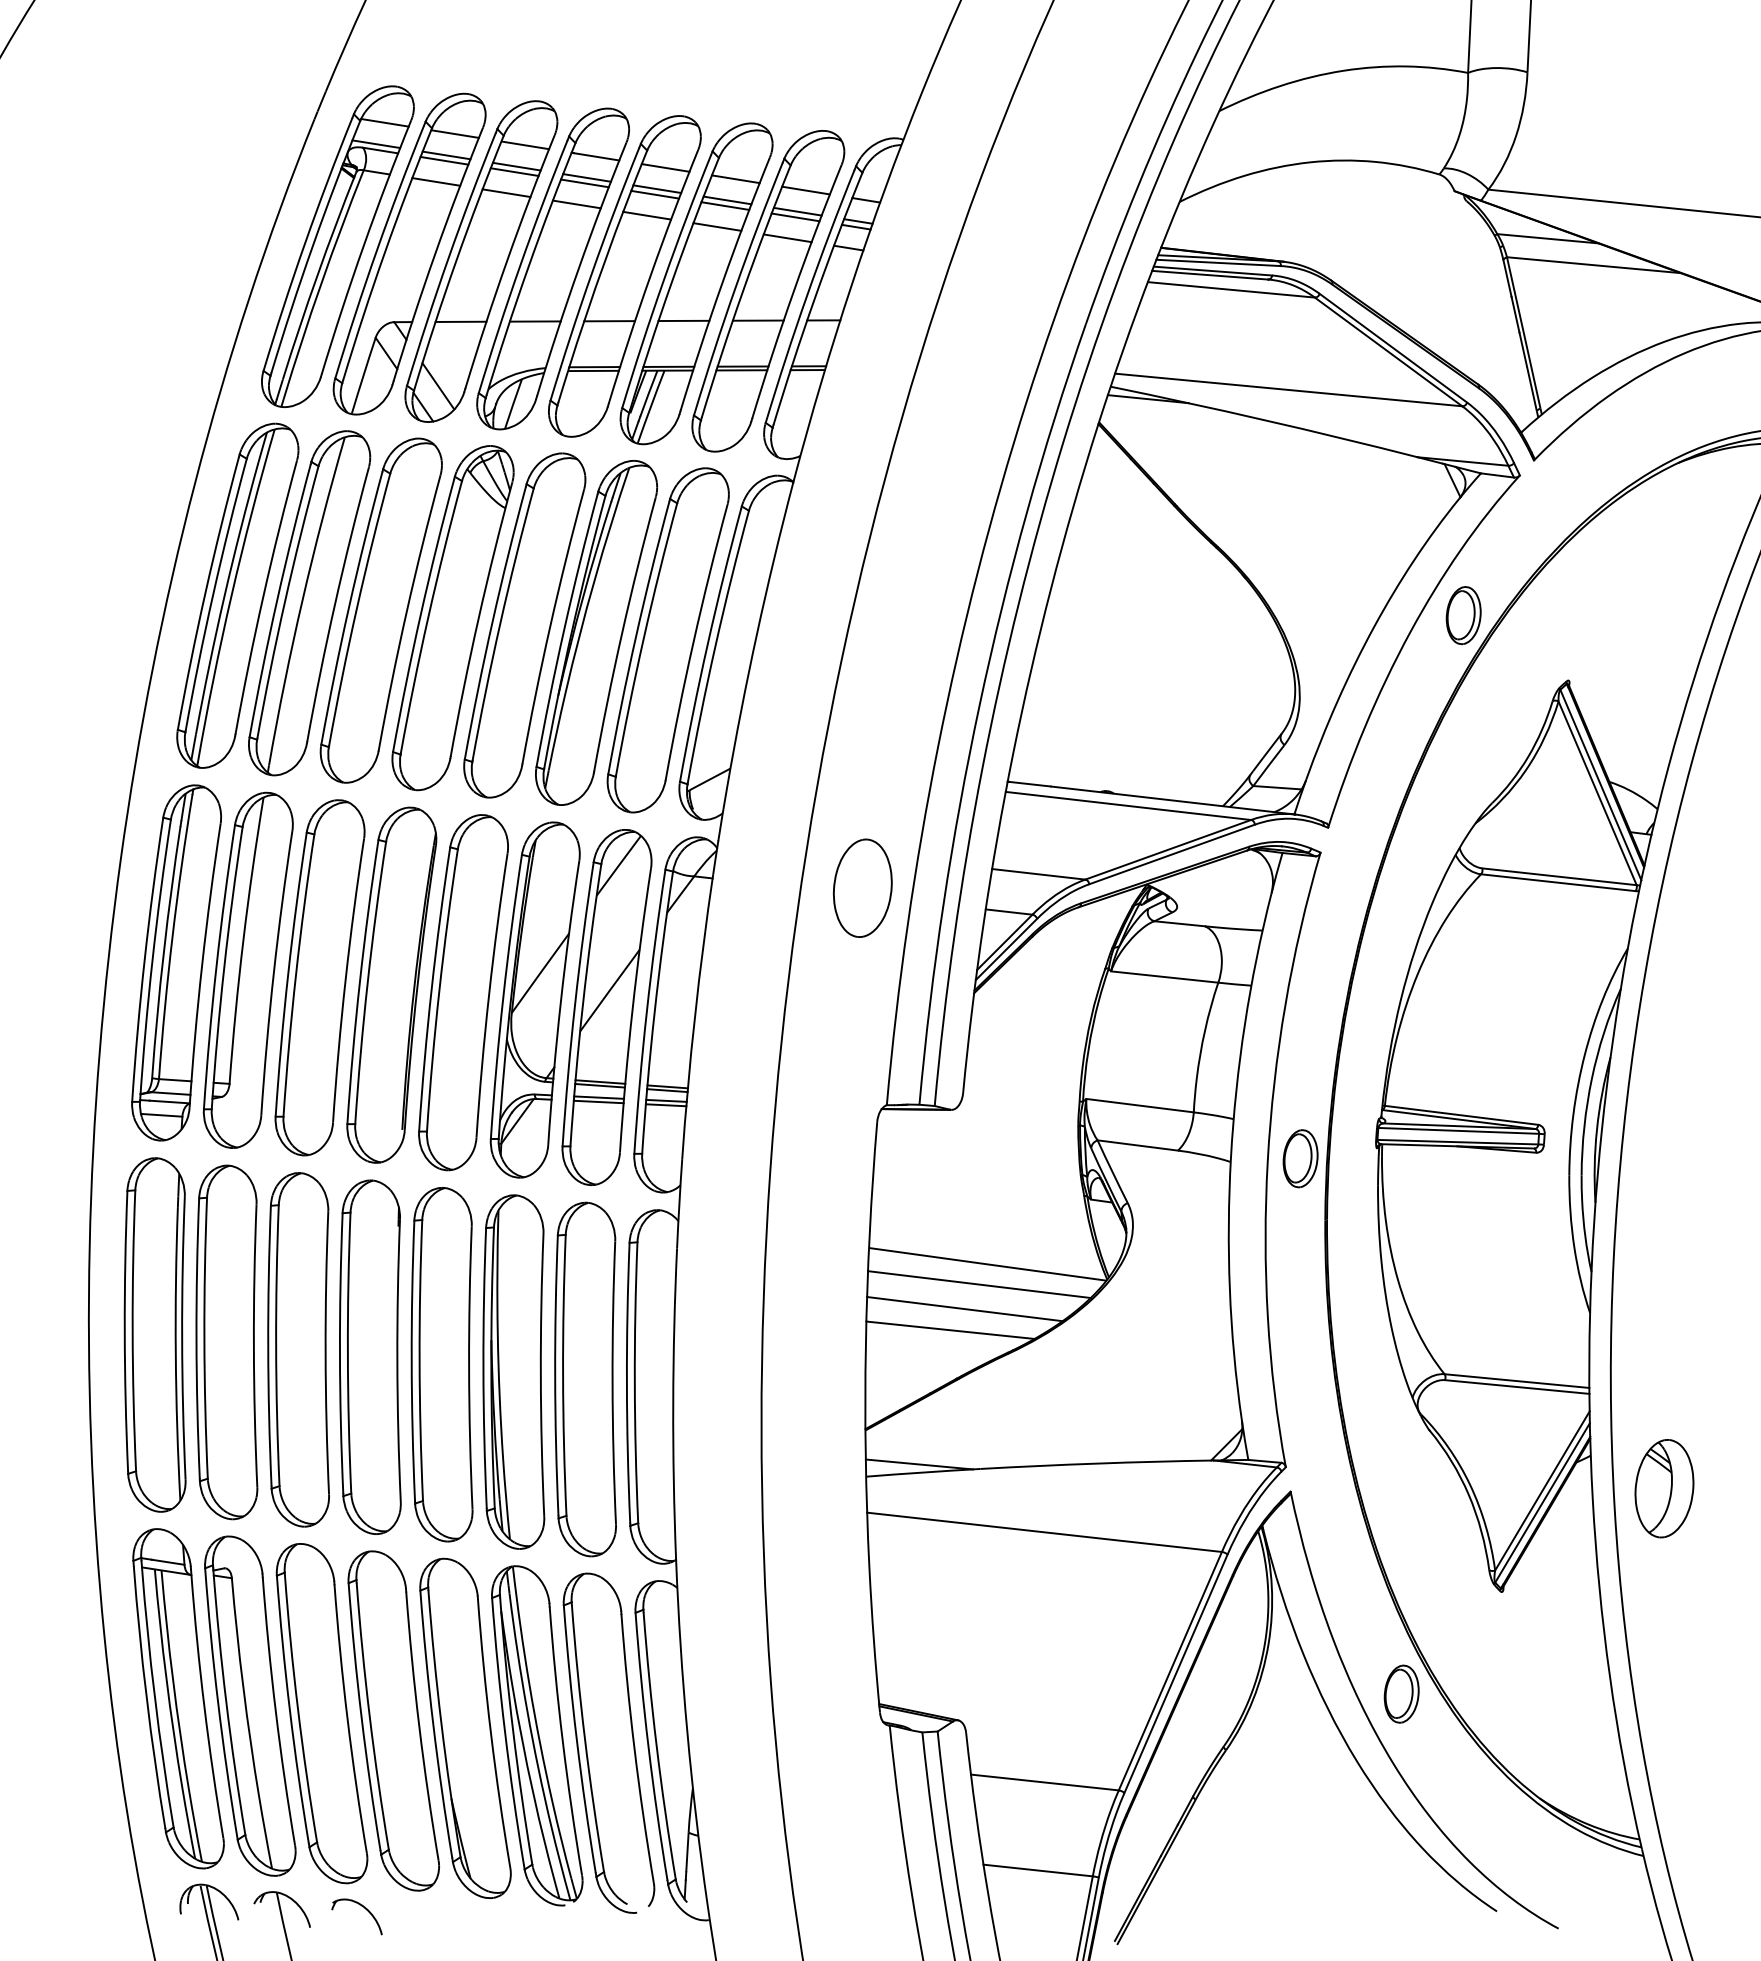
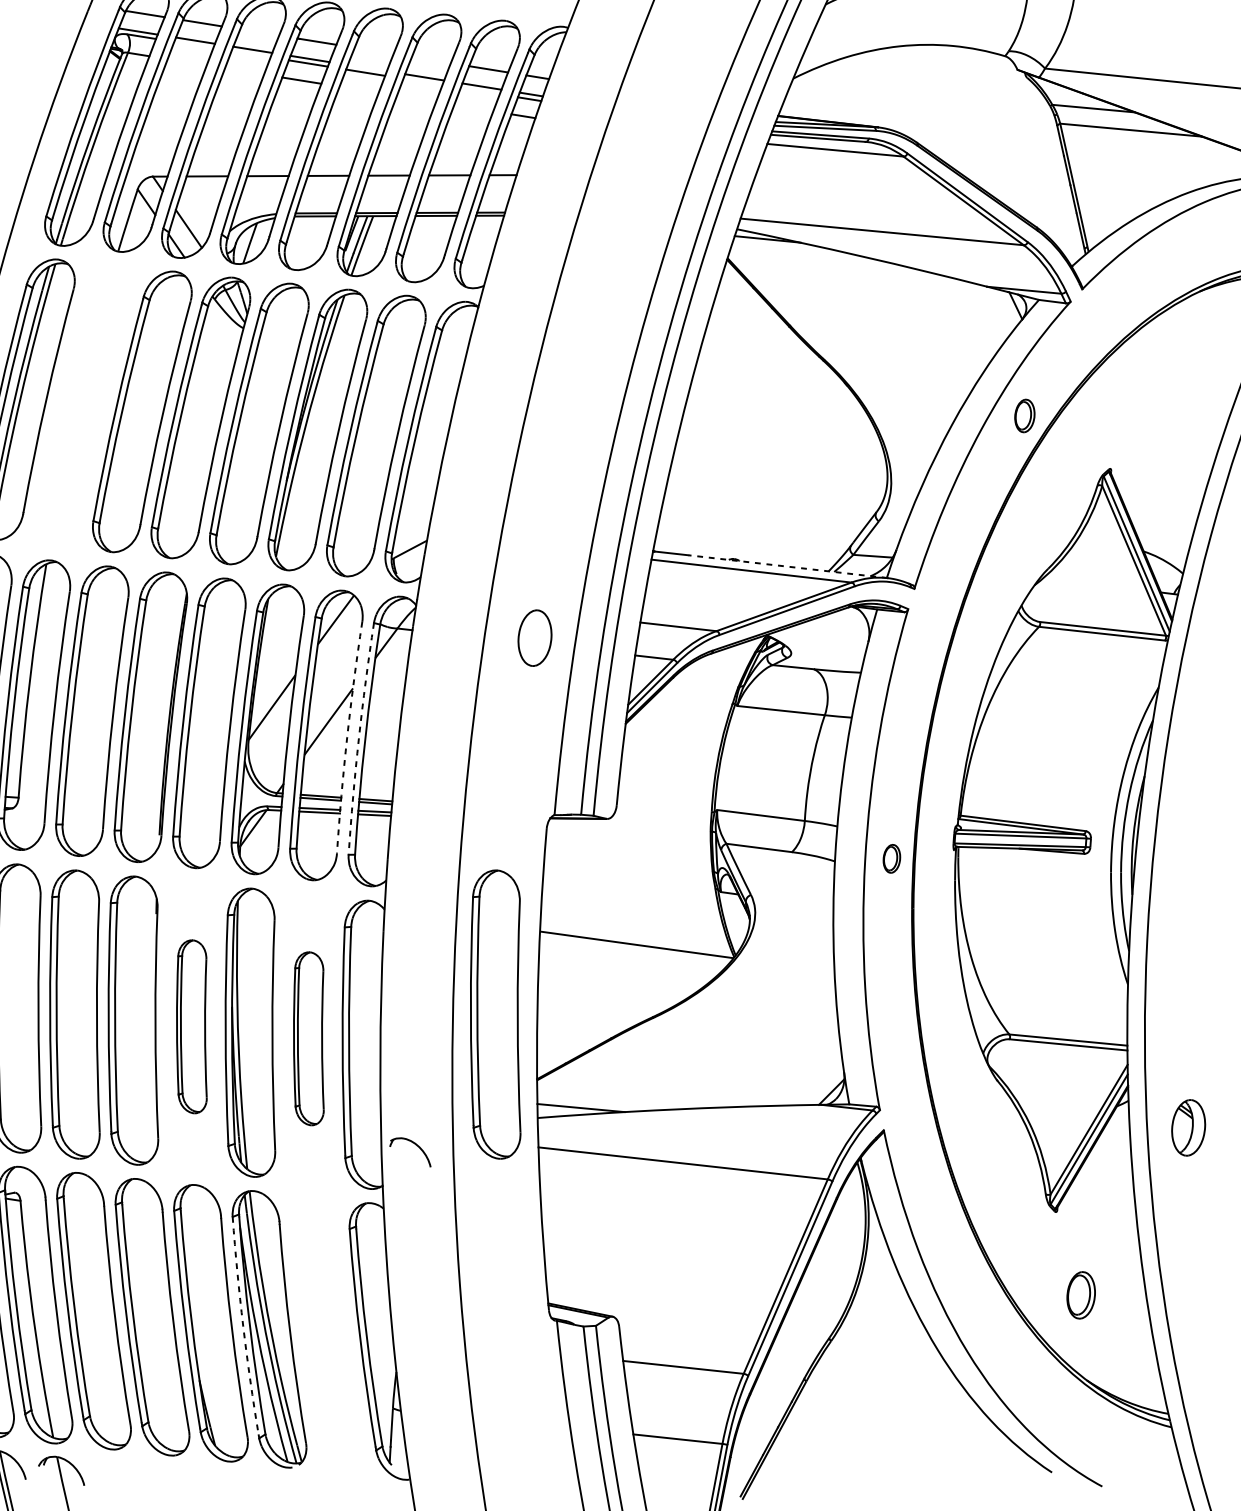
line: (525, 145) -> (259, 32), removed
line: (444, 160) -> (193, 44), removed
line: (665, 167) -> (374, 50), removed
line: (514, 171) -> (250, 53), removed
line: (735, 179) -> (431, 60), removed
line: (436, 181) -> (187, 61), removed
line: (657, 189) -> (367, 68), removed
line: (506, 193) -> (244, 71), removed
line: (725, 205) -> (423, 81), removed
line: (647, 215) -> (359, 89), removed
line: (795, 217) -> (480, 91), removed
line: (717, 226) -> (416, 98), removed
line: (787, 238) -> (473, 108), removed
part: (309, 603) -> (83, 406), removed
part: (1463, 615) -> (1024, 415), size x0.7
line: (1173, 800) -> (788, 566), solid -> dashed
part: (862, 887) -> (534, 637), size x0.7
arc: (632, 1009) -> (347, 737), solid -> dashed
arc: (646, 1011) -> (358, 738), solid -> dashed
part: (1300, 1158) -> (891, 858), size x0.6
line: (979, 1284) -> (630, 961), removed
line: (964, 1309) -> (617, 981), removed
line: (950, 1329) -> (606, 998), removed
part: (814, 1349) -> (495, 1014), added
part: (441, 1364) -> (191, 1026), size x0.6
part: (585, 1379) -> (308, 1038), size x0.6
part: (1664, 1488) -> (1188, 1127), size x0.7
part: (1401, 1693) -> (1081, 1294), moved
arc: (505, 1732) -> (243, 1326), solid -> dashed
part: (586, 1742) -> (309, 1334), removed
part: (361, 1906) -> (414, 1143), moved

